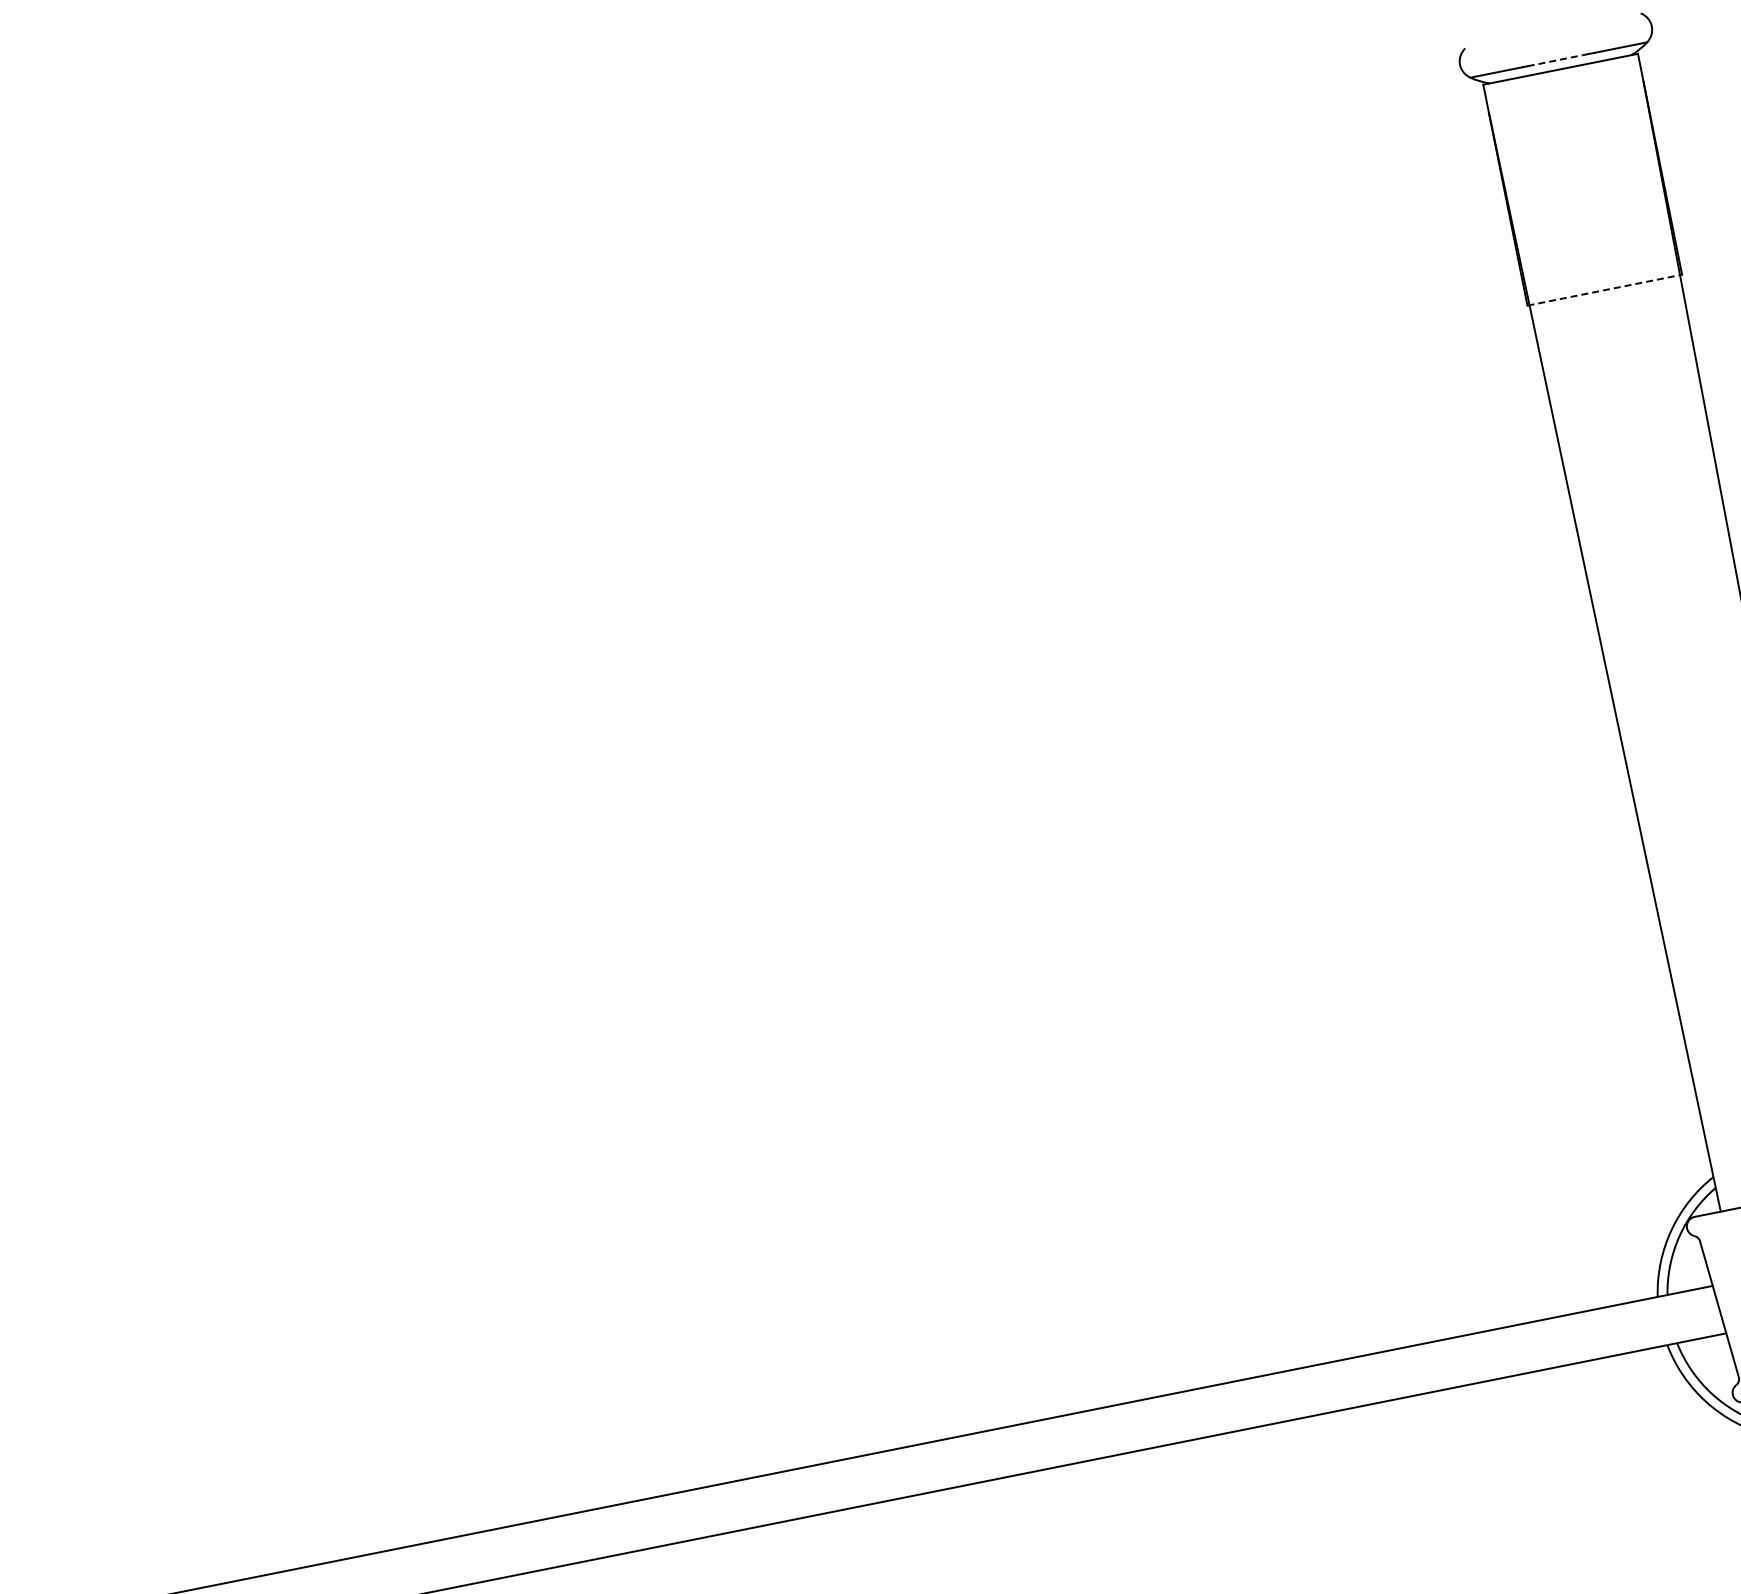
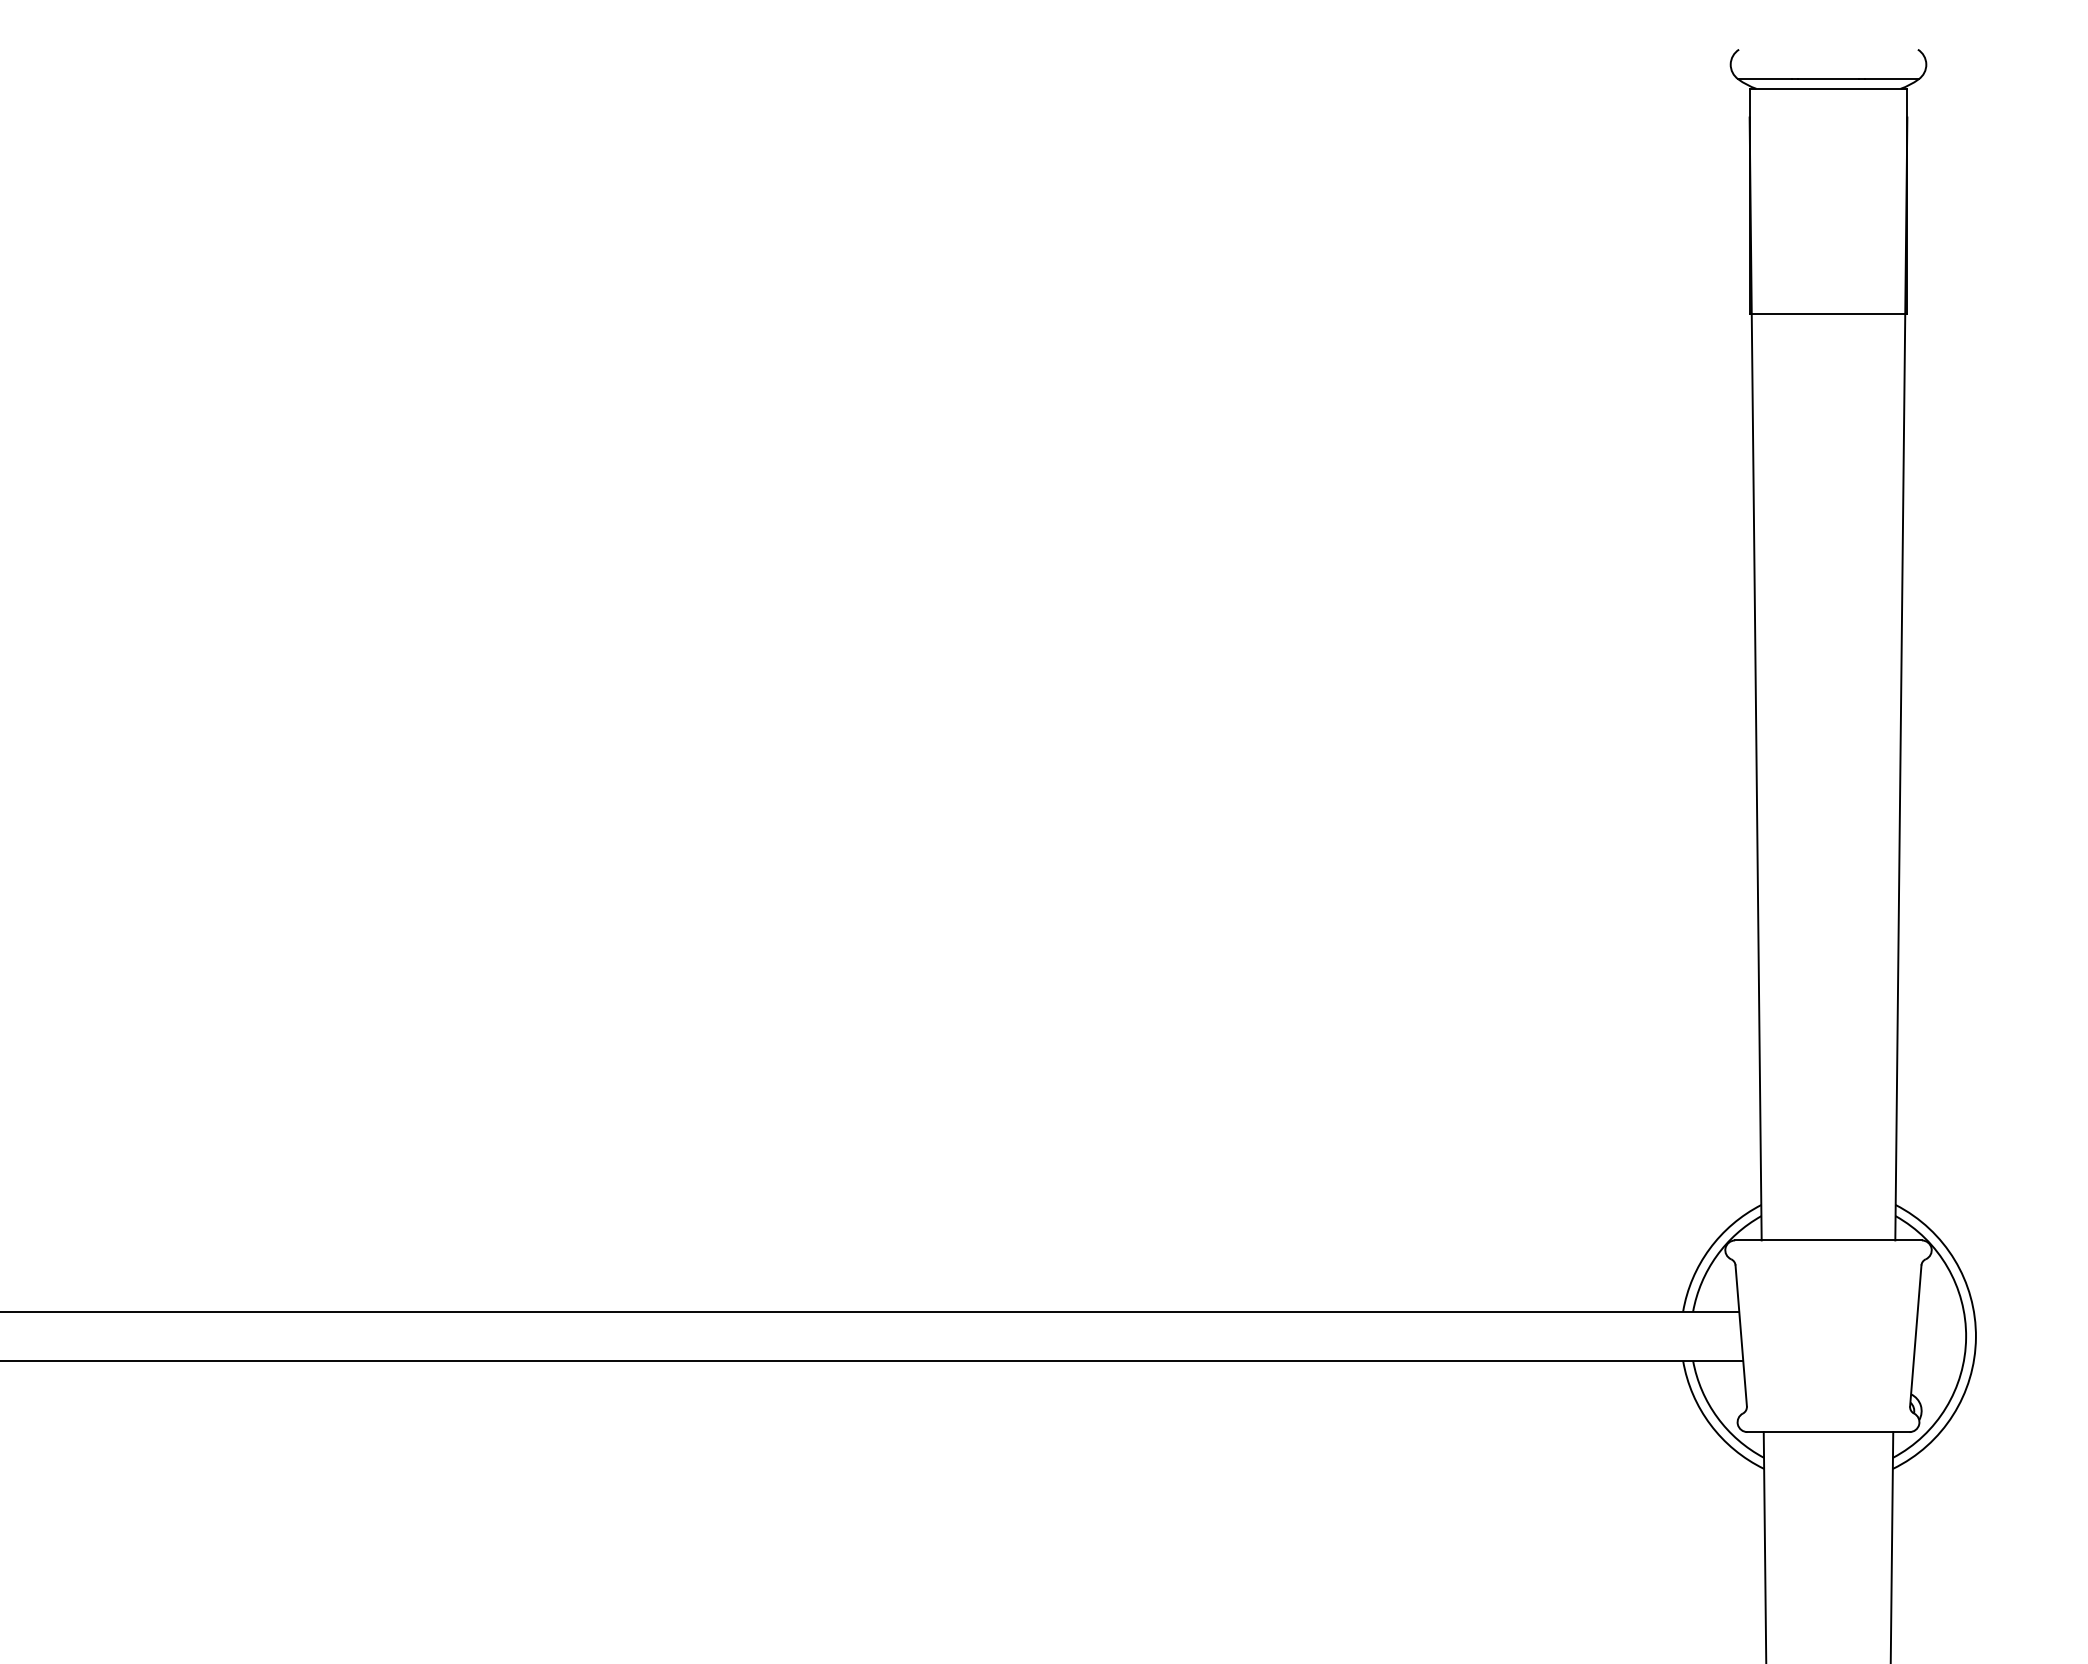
line: (1557, 60) -> (1827, 79), dashed -> solid
line: (1604, 290) -> (1828, 314), dashed -> solid

